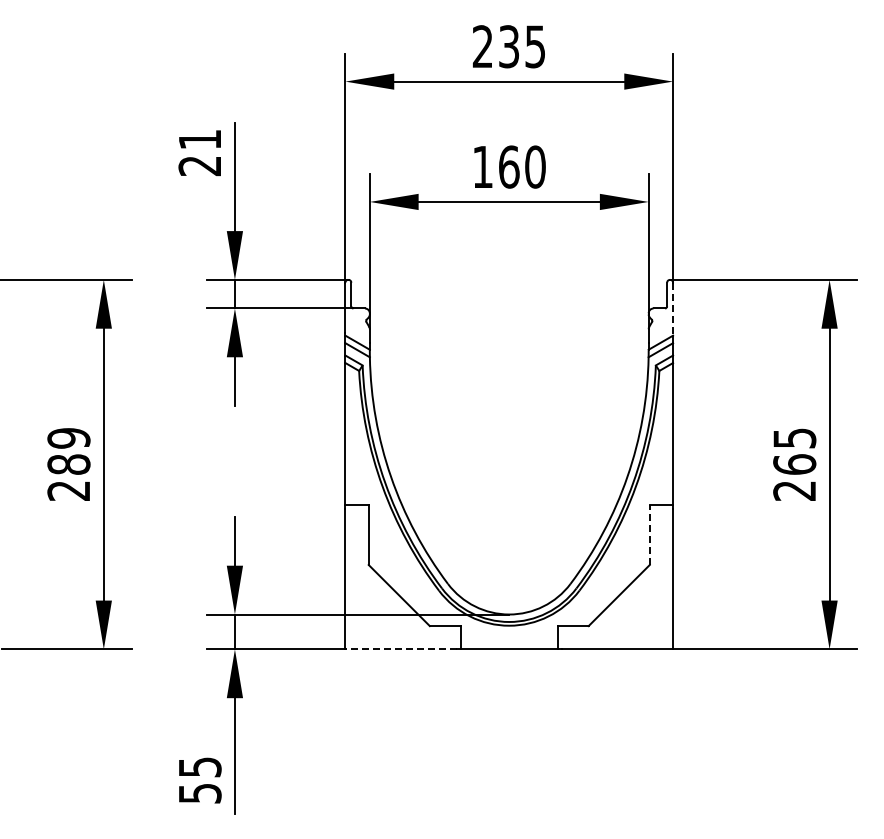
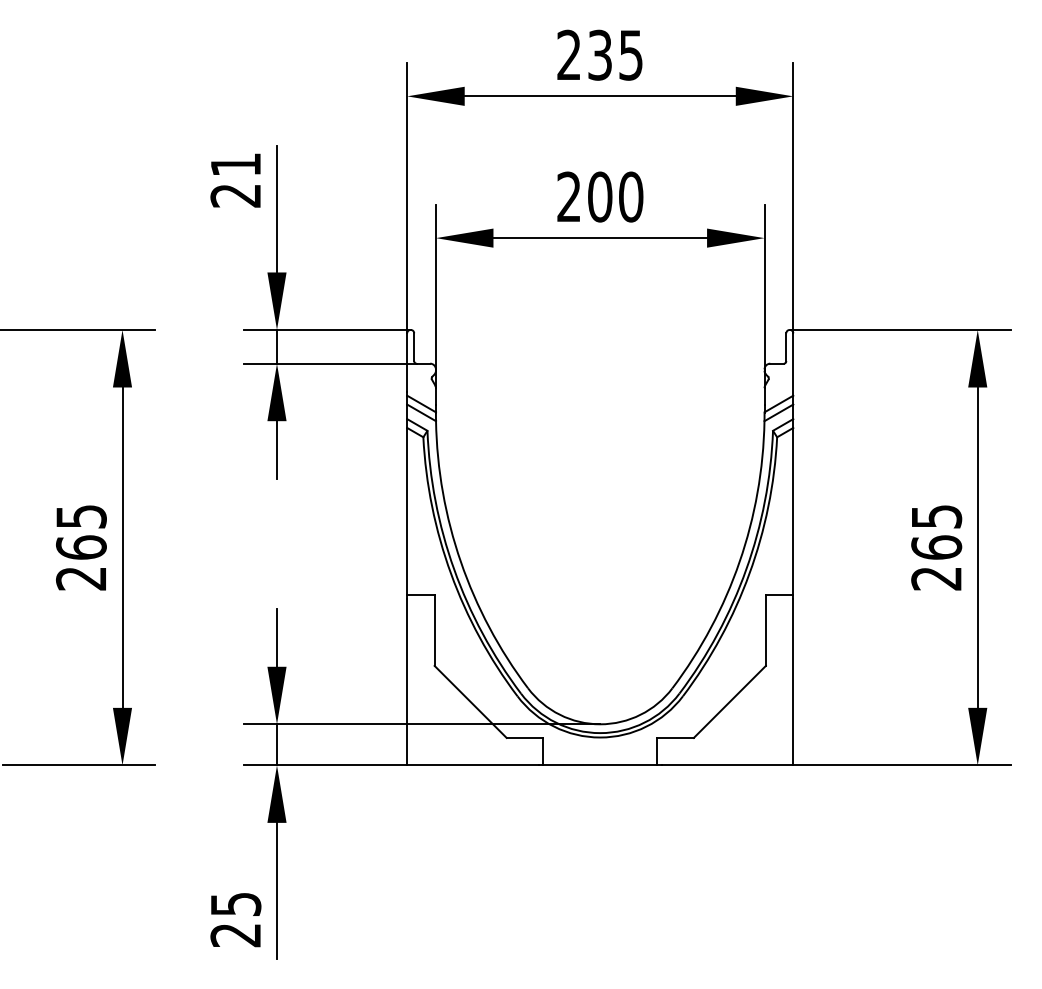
text: (495, 166) -> (584, 196), 160 -> 200
line: (673, 309) -> (793, 364), dashed -> solid
text: (68, 451) -> (80, 532), 289 -> 265
line: (649, 534) -> (765, 630), dashed -> solid
line: (401, 649) -> (473, 765), dashed -> solid
text: (199, 793) -> (235, 935), 55 -> 25

